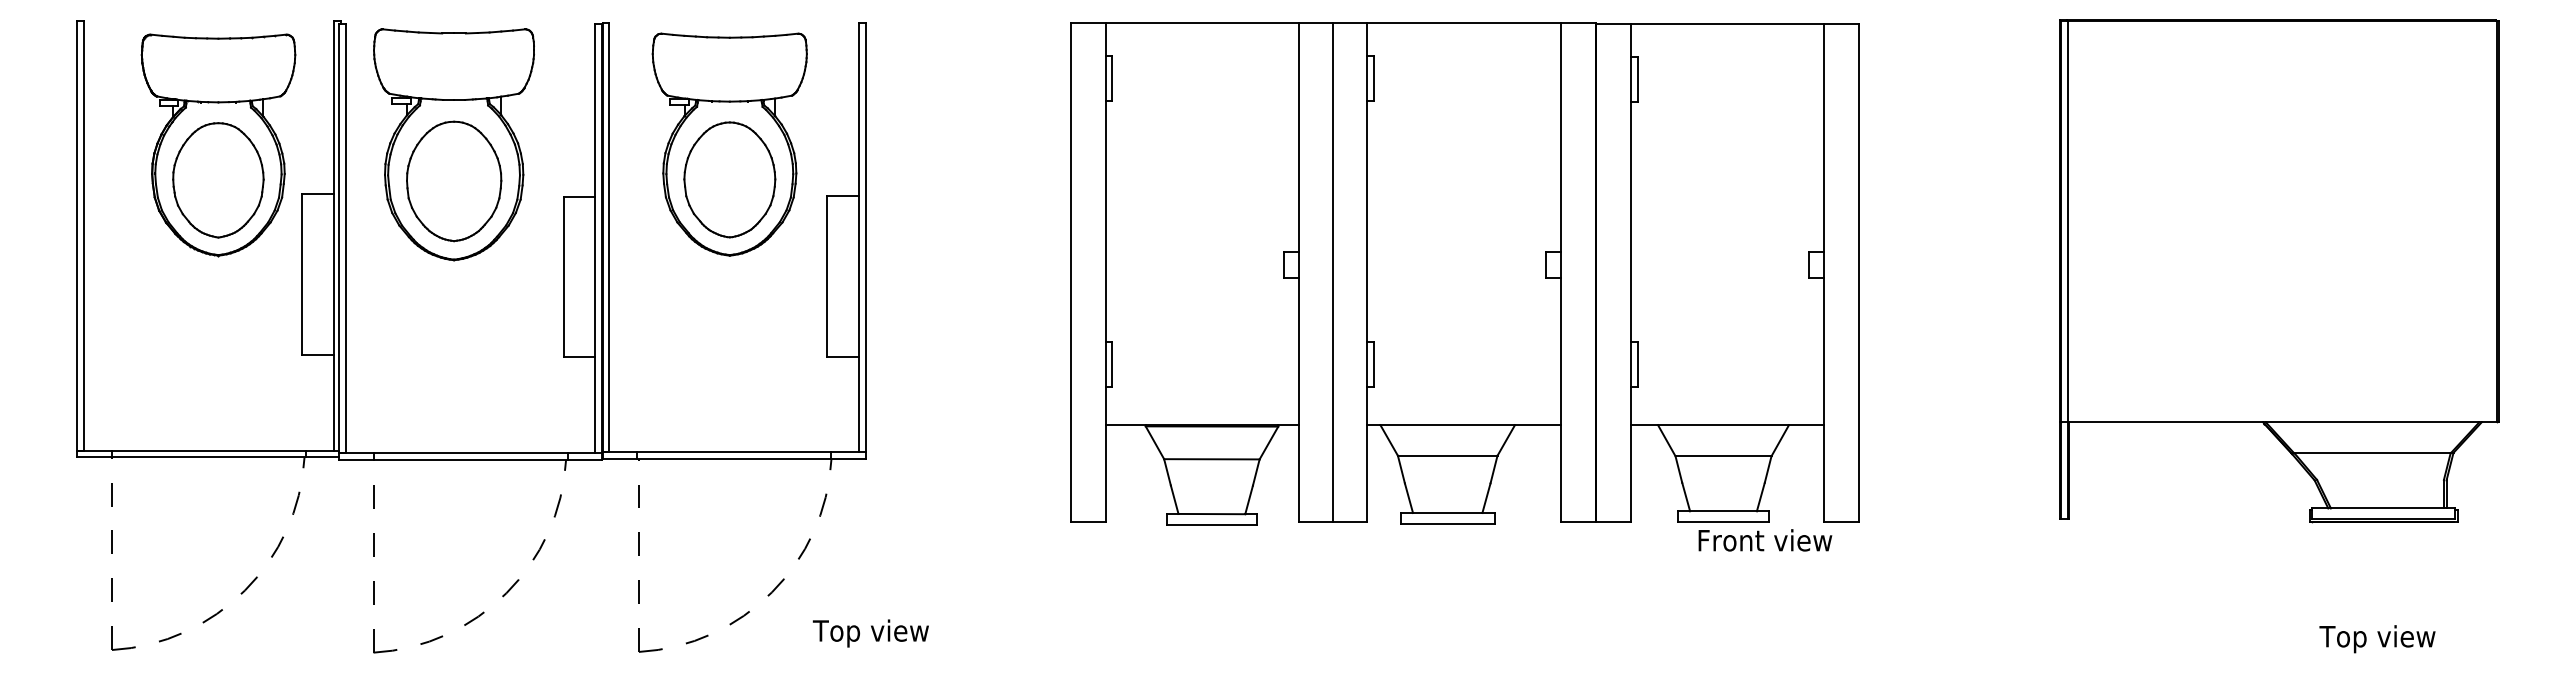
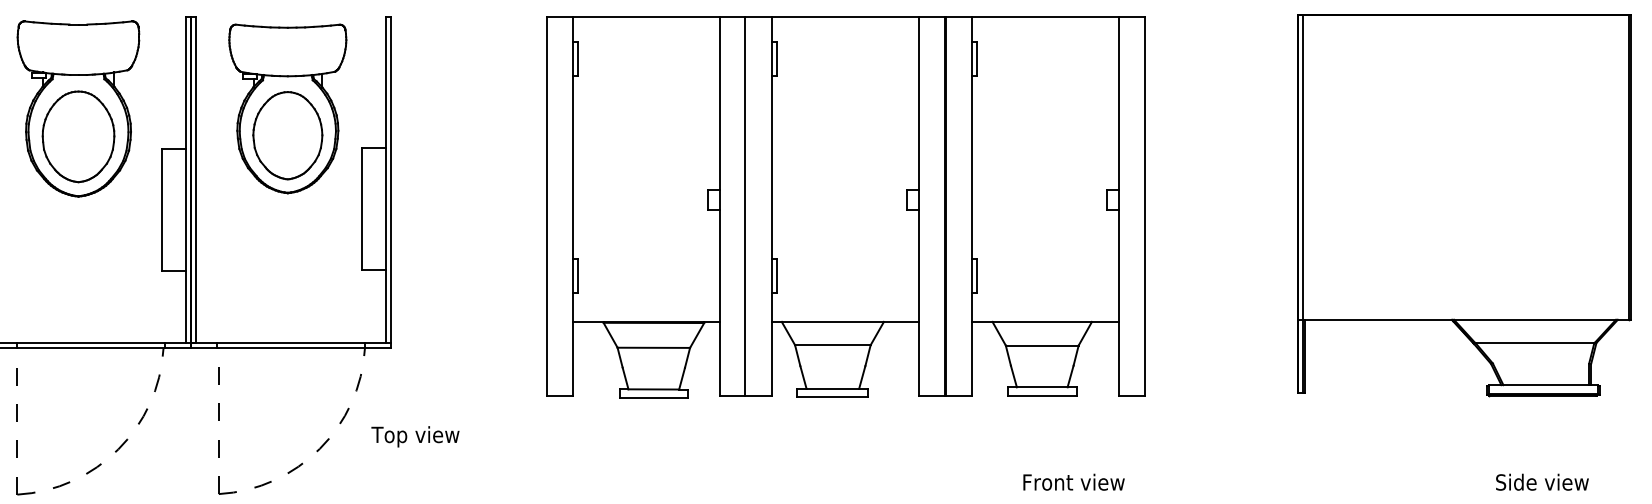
text: (1765, 540) -> (1074, 482), moved
text: (870, 633) -> (415, 436), moved
text: (2381, 639) -> (1541, 484), Top view -> Side view

